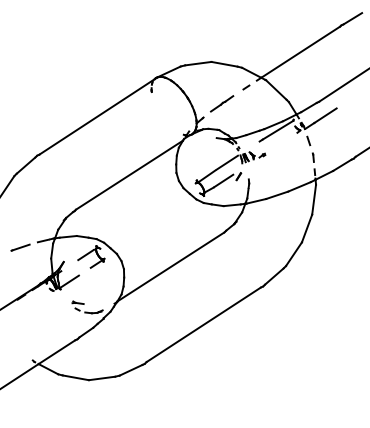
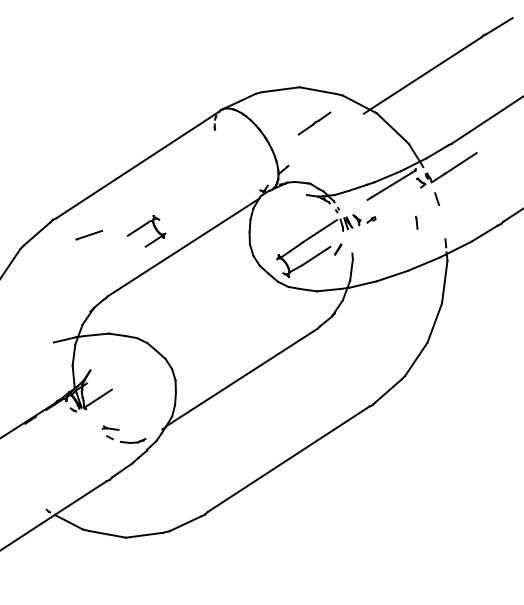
line: (246, 87) -> (348, 123), removed
line: (222, 103) -> (314, 123), moved
line: (313, 157) -> (416, 222), moved
line: (20, 247) -> (89, 234), moved
part: (91, 257) -> (146, 231), moved

